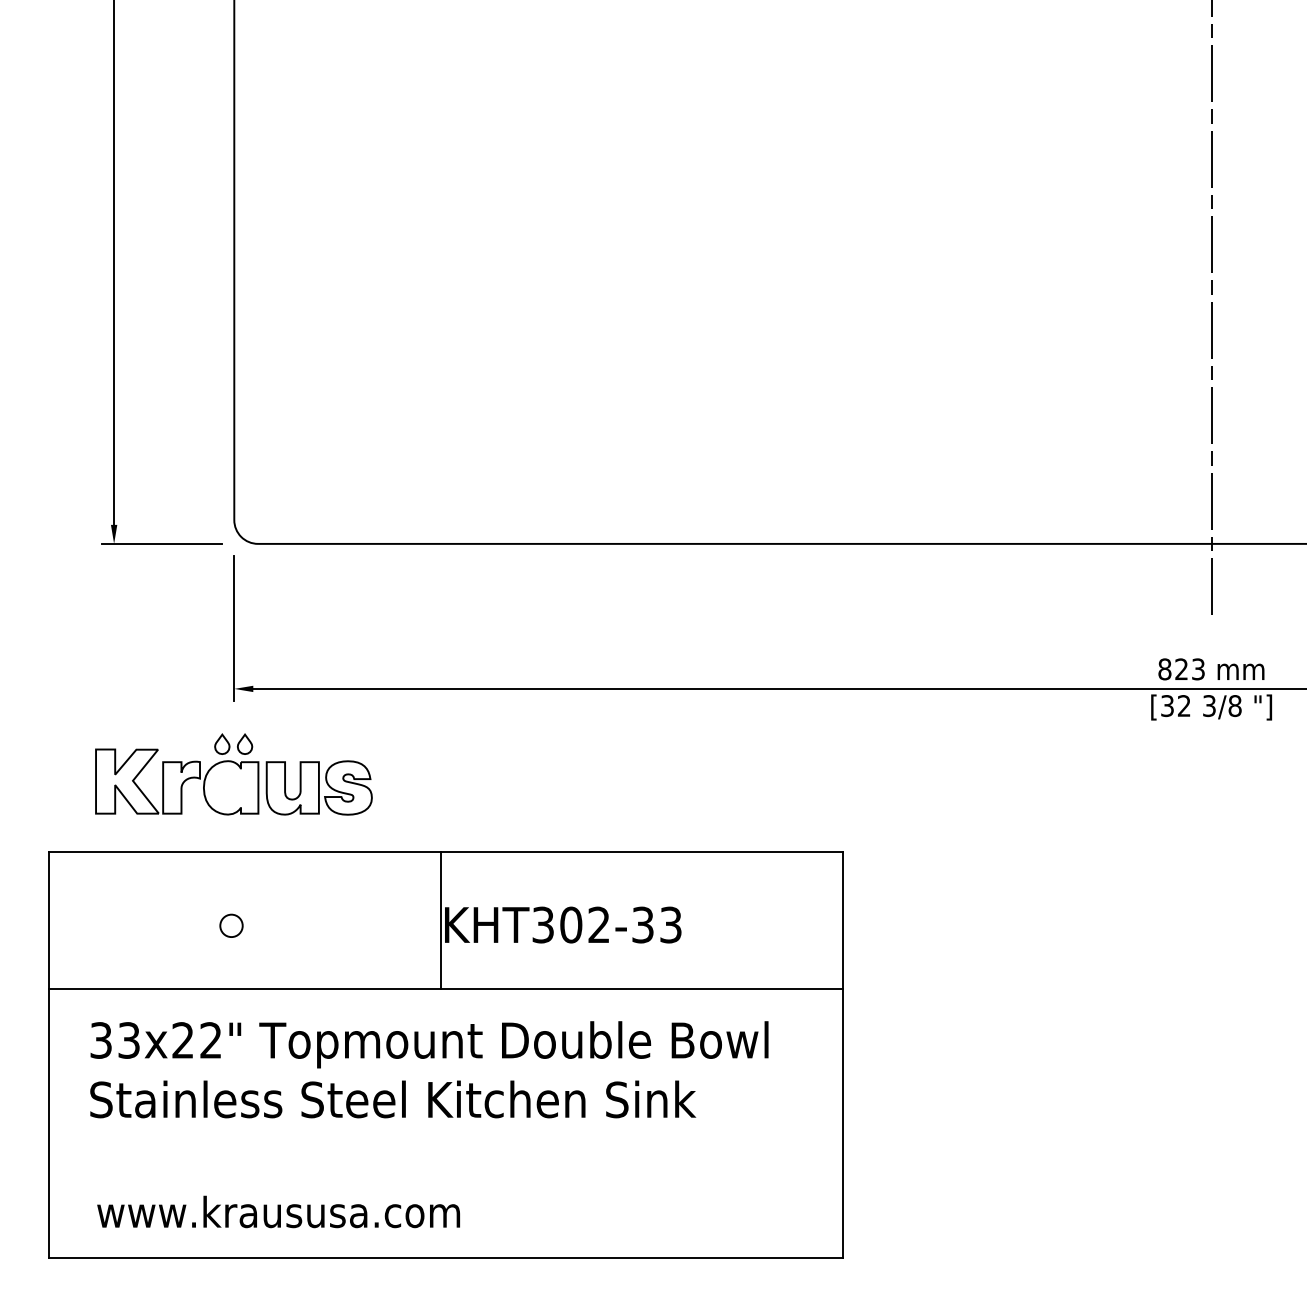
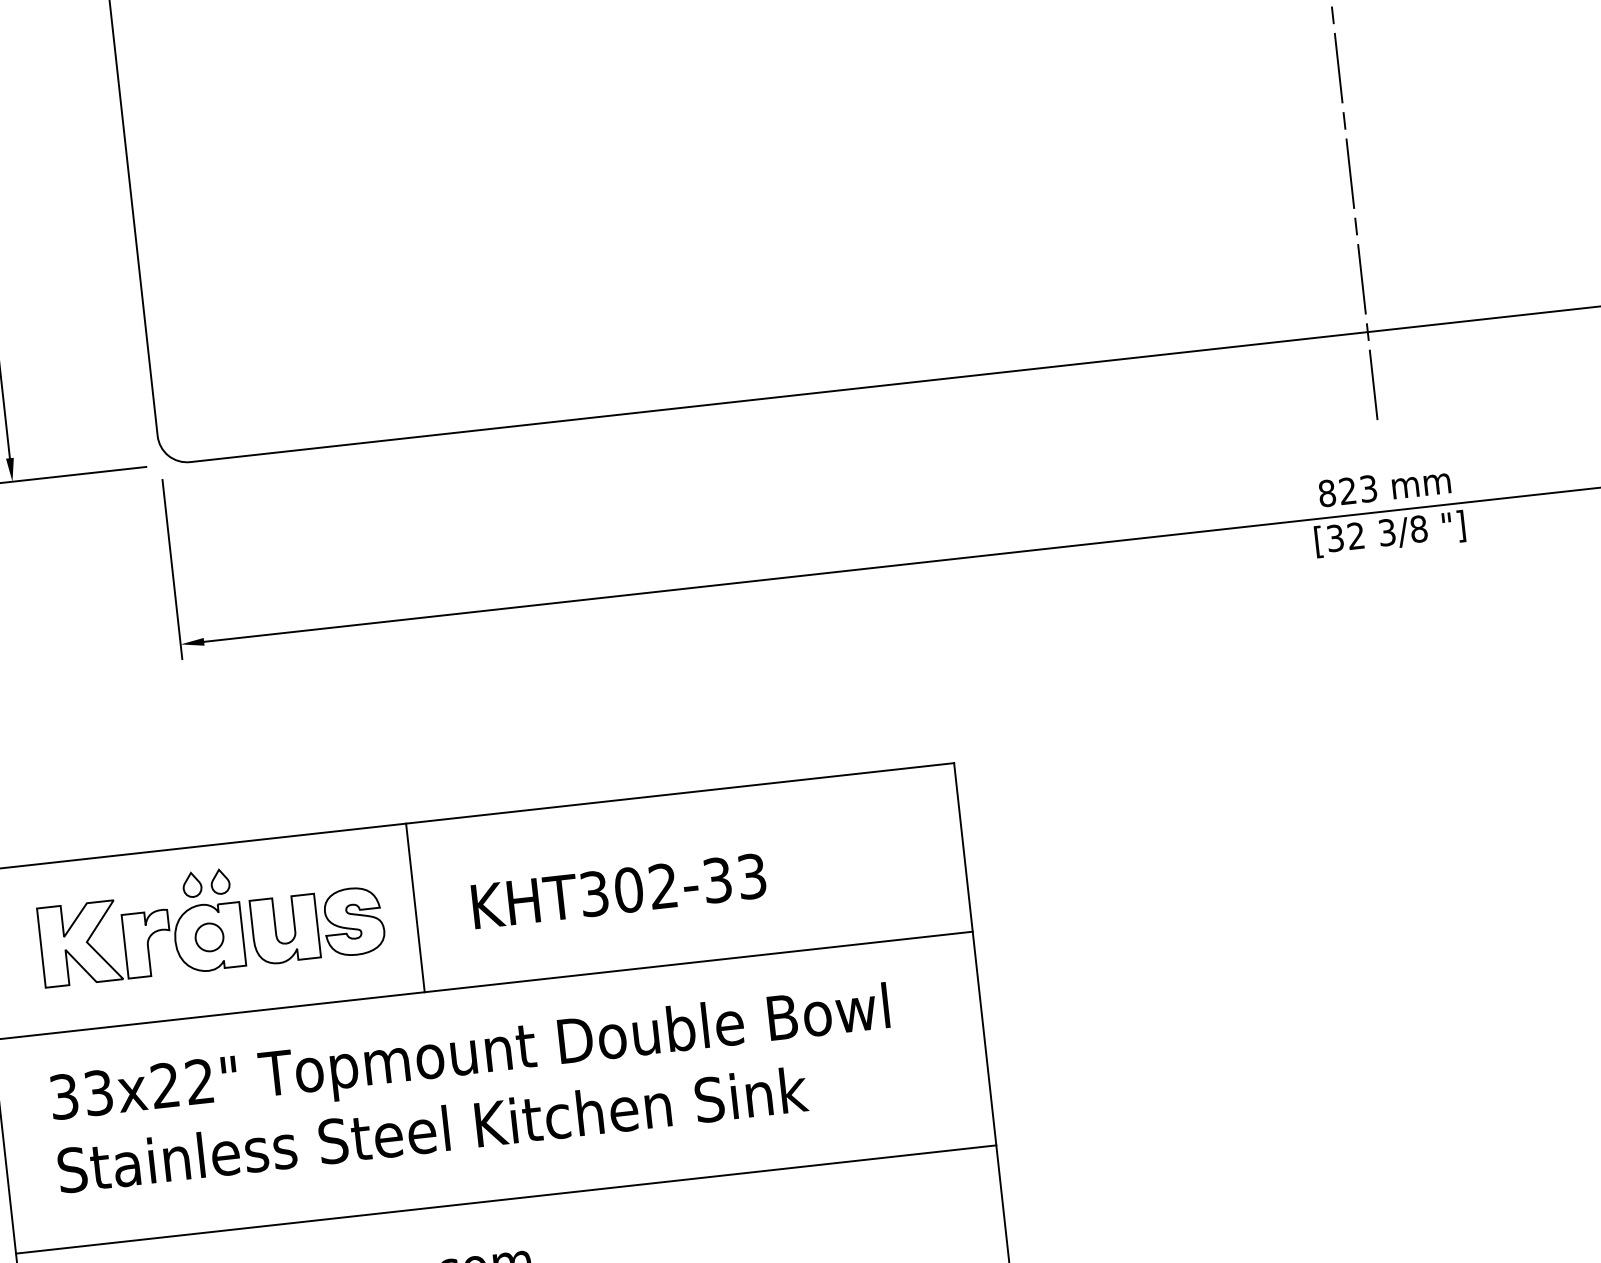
part: (233, 774) -> (210, 920), moved
line: (440, 920) -> (415, 908), moved
line: (445, 1161) -> (505, 1199), added

